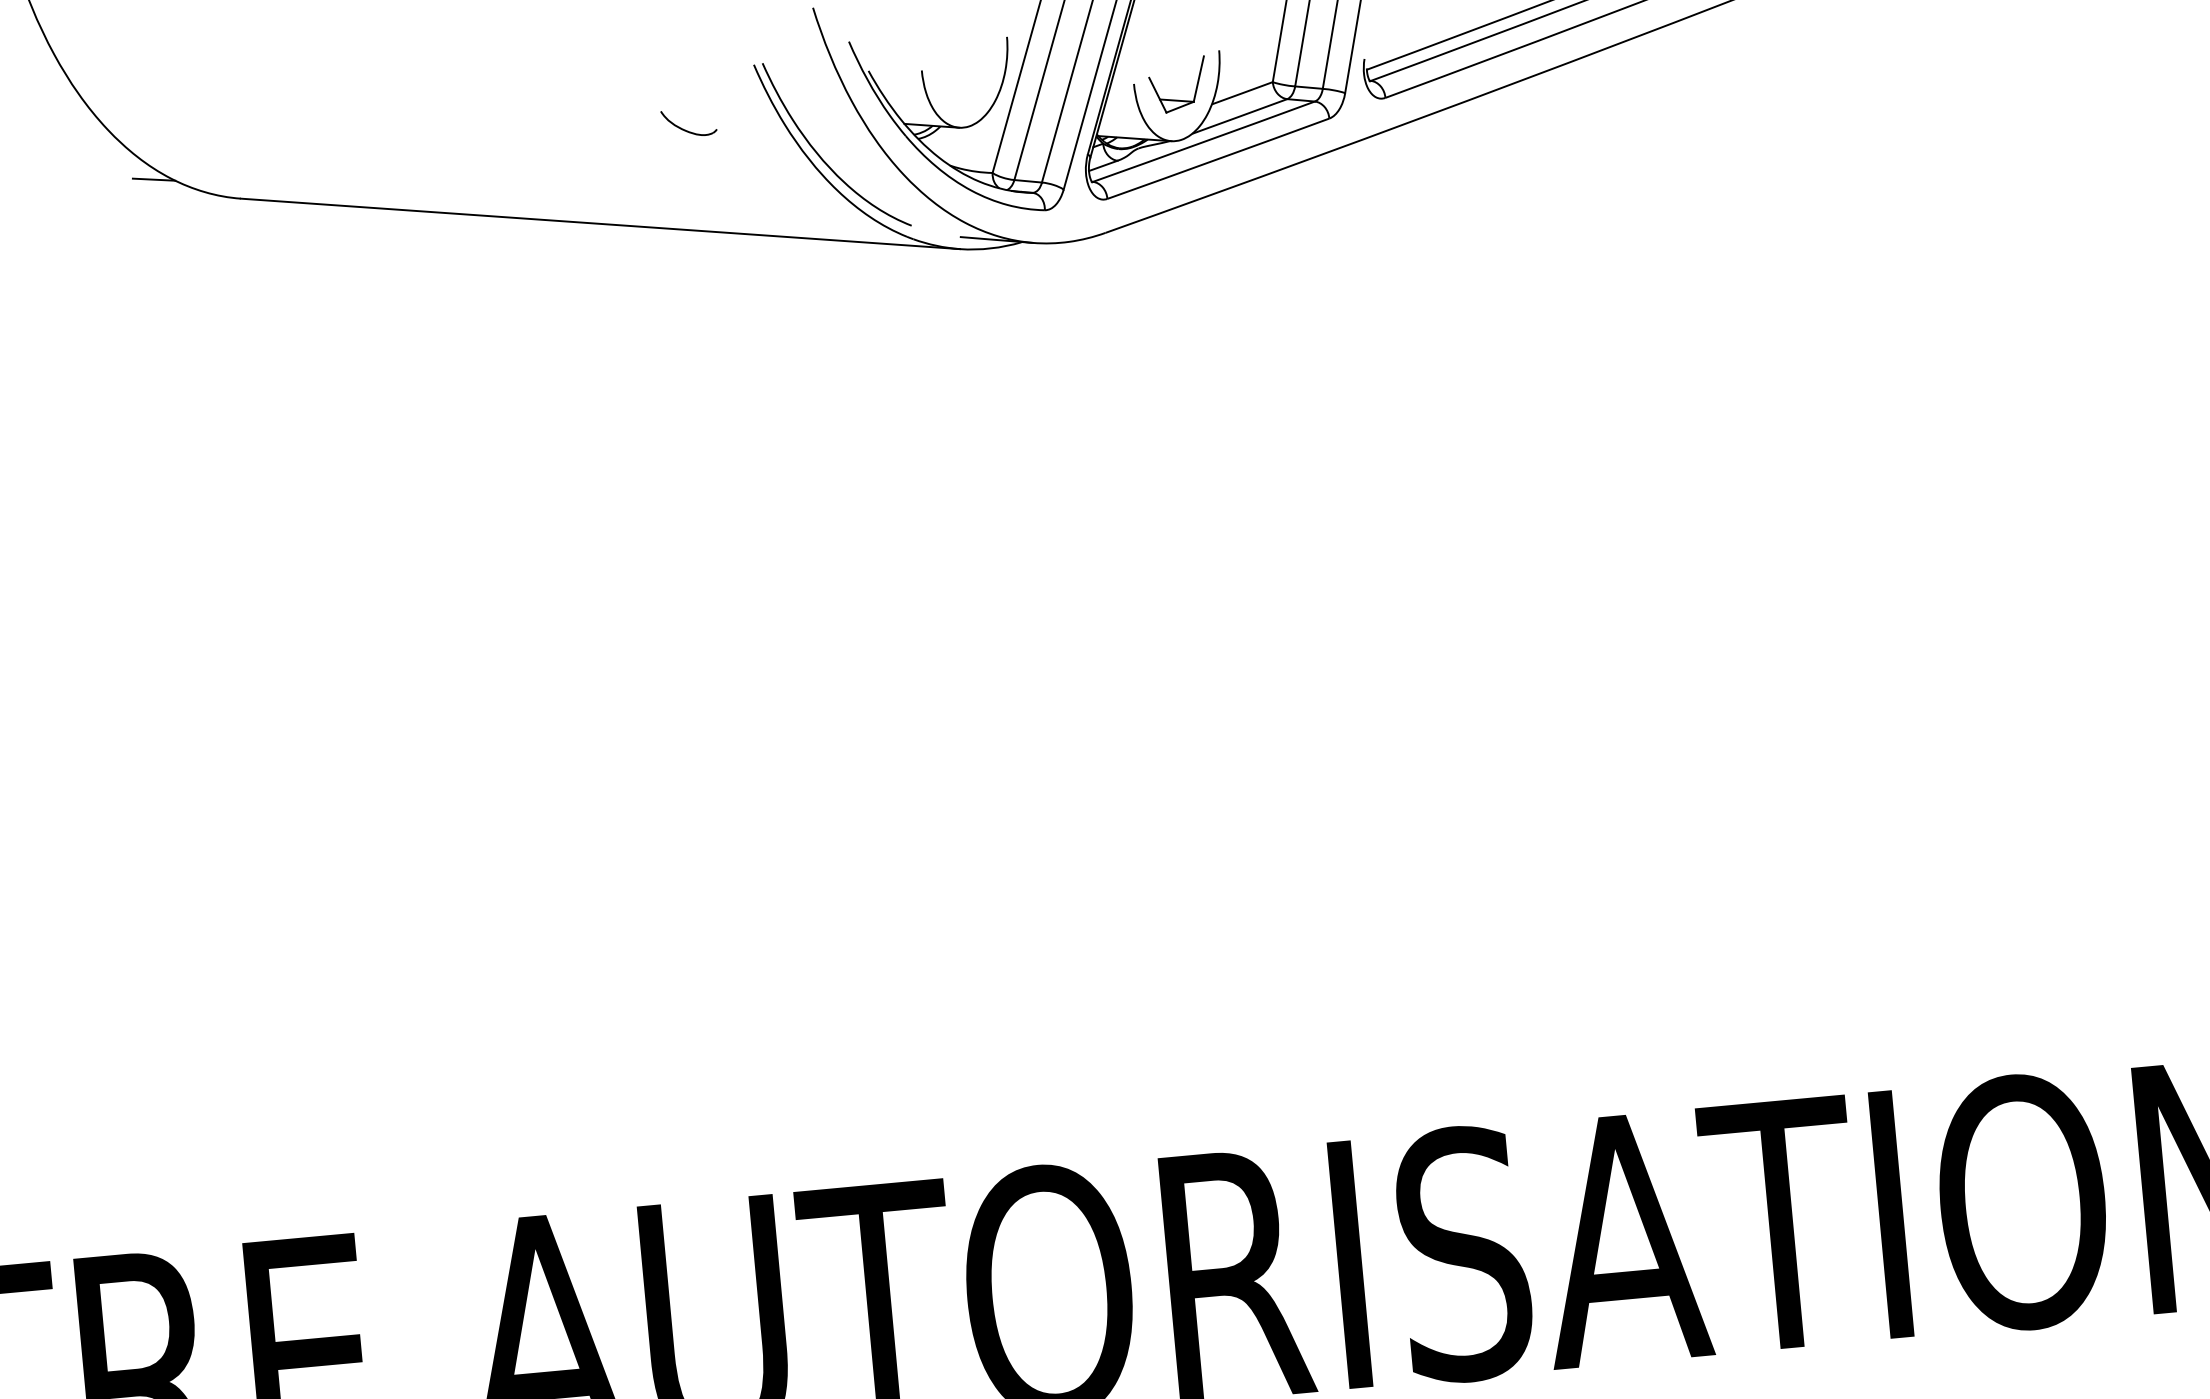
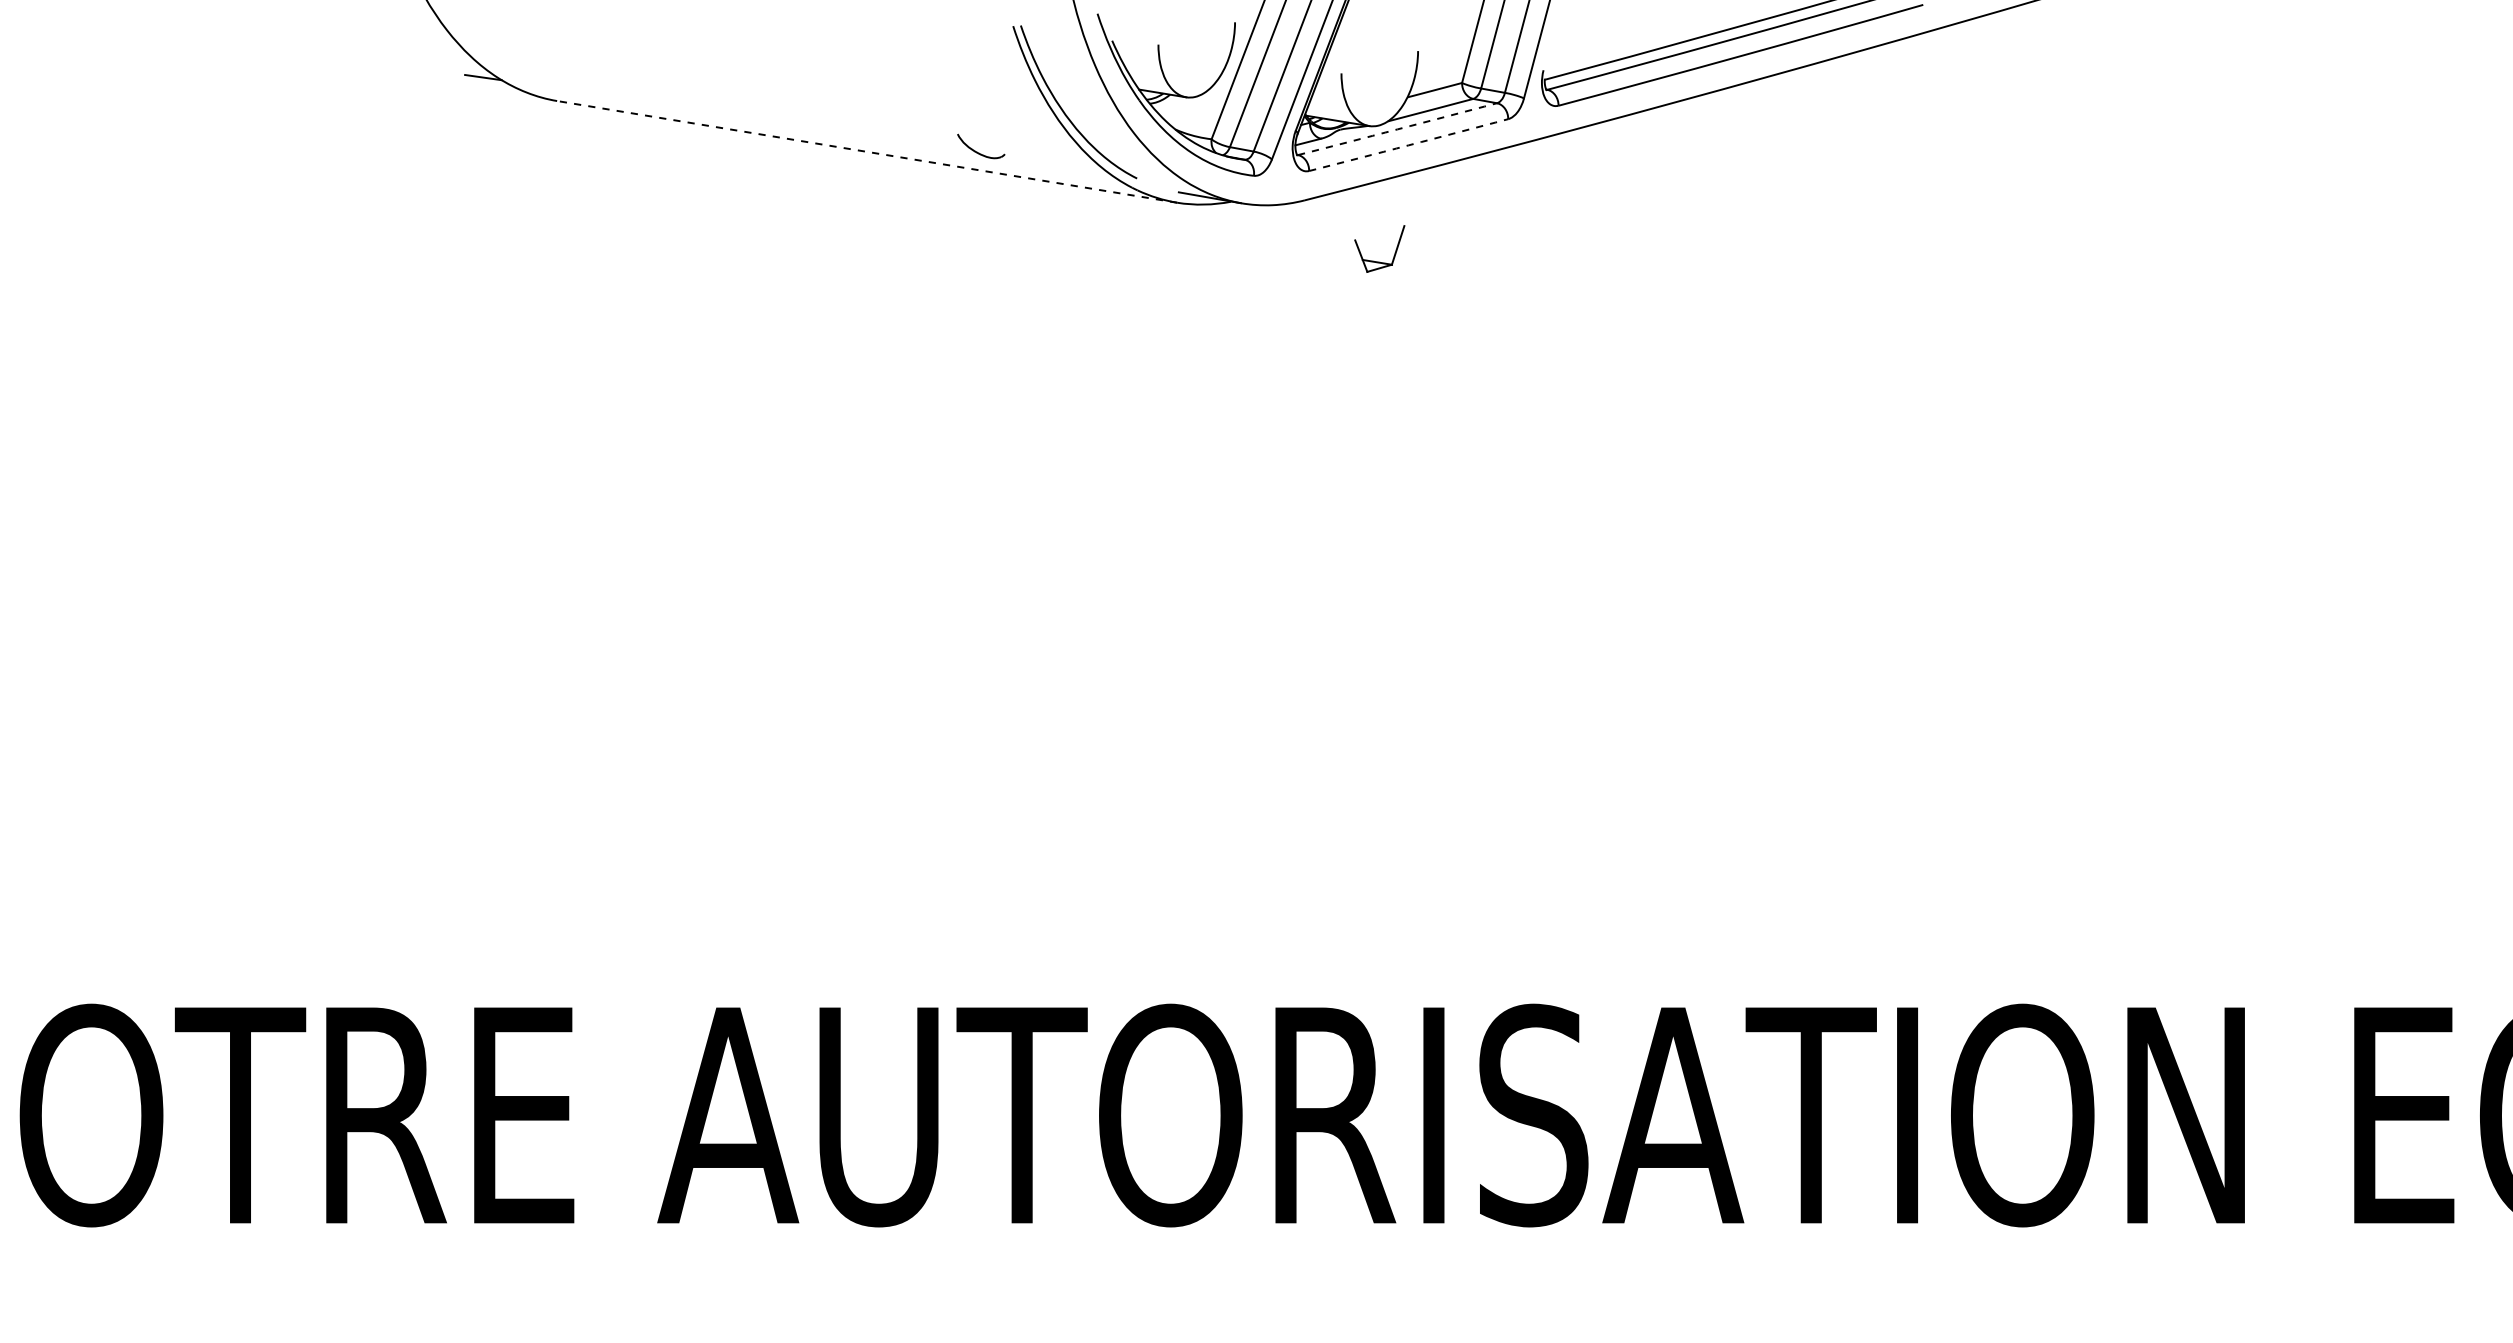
part: (1179, 99) -> (1379, 261), moved
part: (687, 130) -> (979, 152), moved
arc: (1203, 142) -> (1397, 129), solid -> dashed
arc: (1218, 159) -> (1408, 145), solid -> dashed
line: (599, 223) -> (866, 151), solid -> dashed

